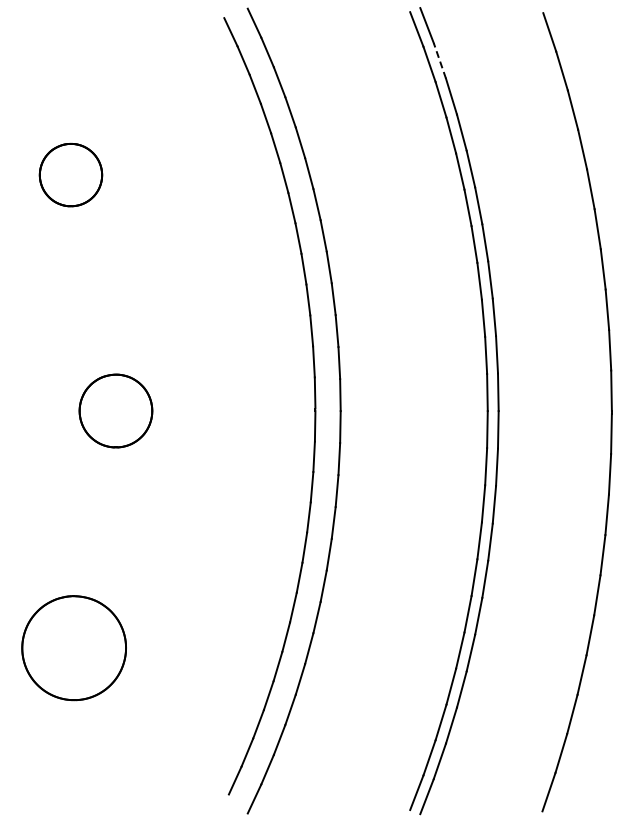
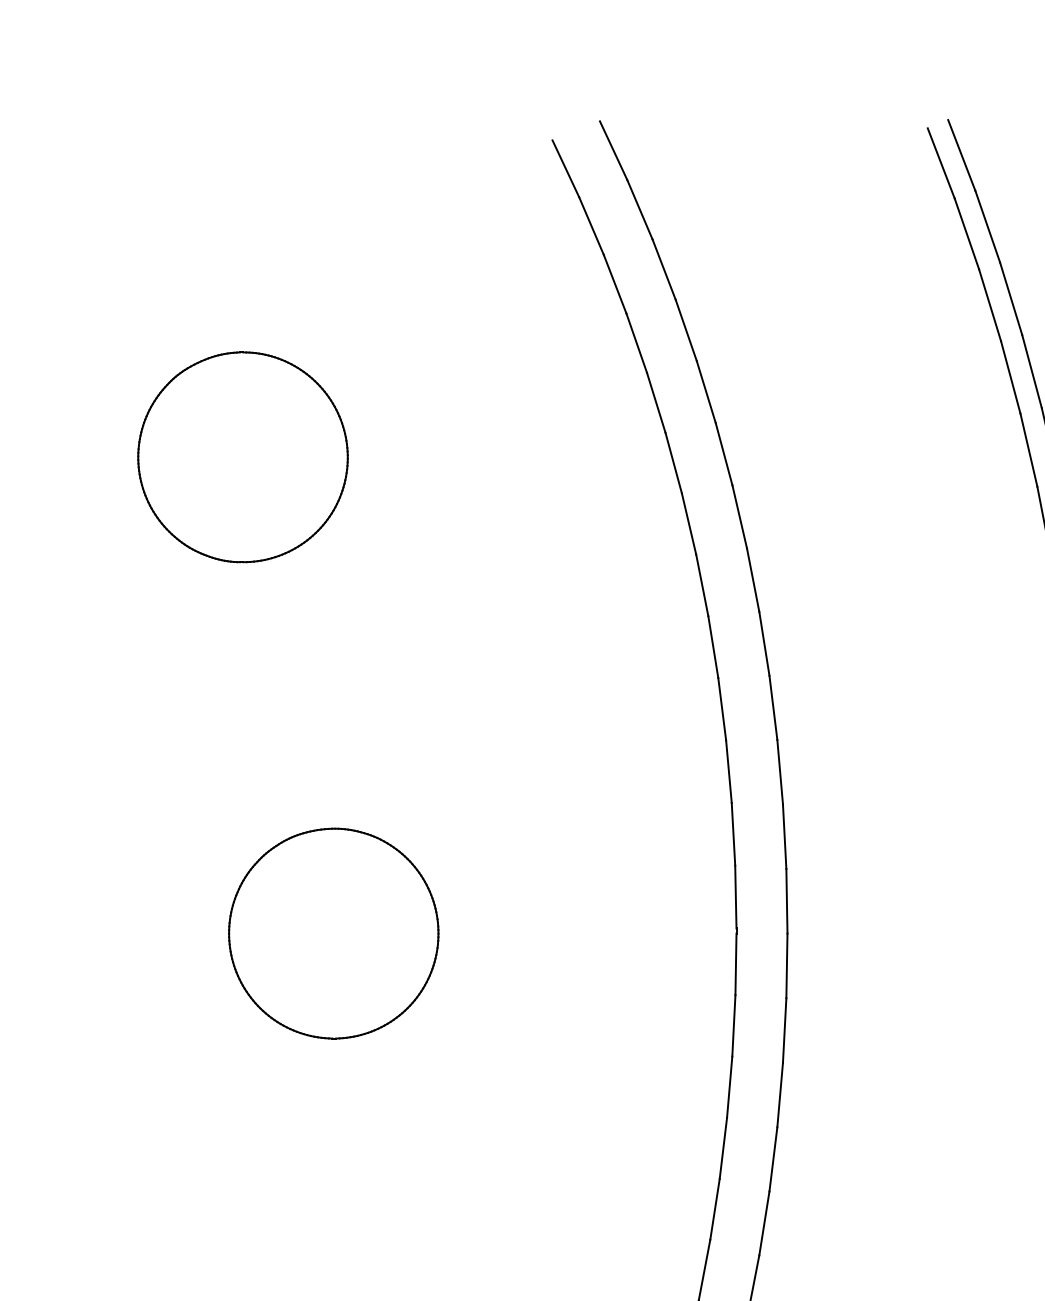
line: (439, 60) -> (986, 225), dashed -> solid
part: (70, 174) -> (242, 455), size x1.67
part: (115, 410) -> (332, 932), size x1.43

